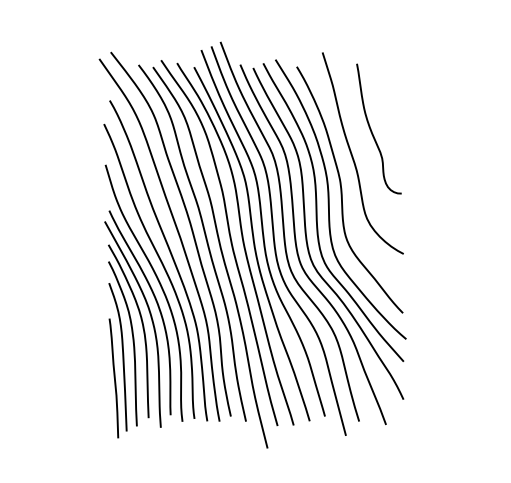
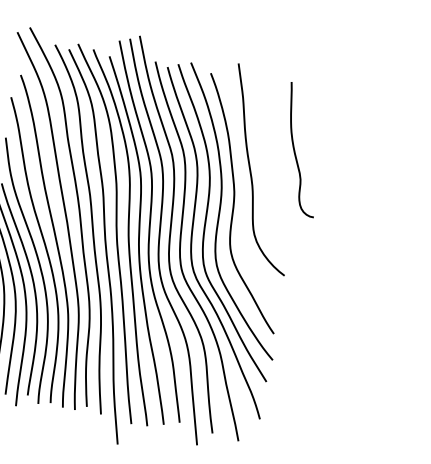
curve: (372, 131) -> (295, 151), moved

